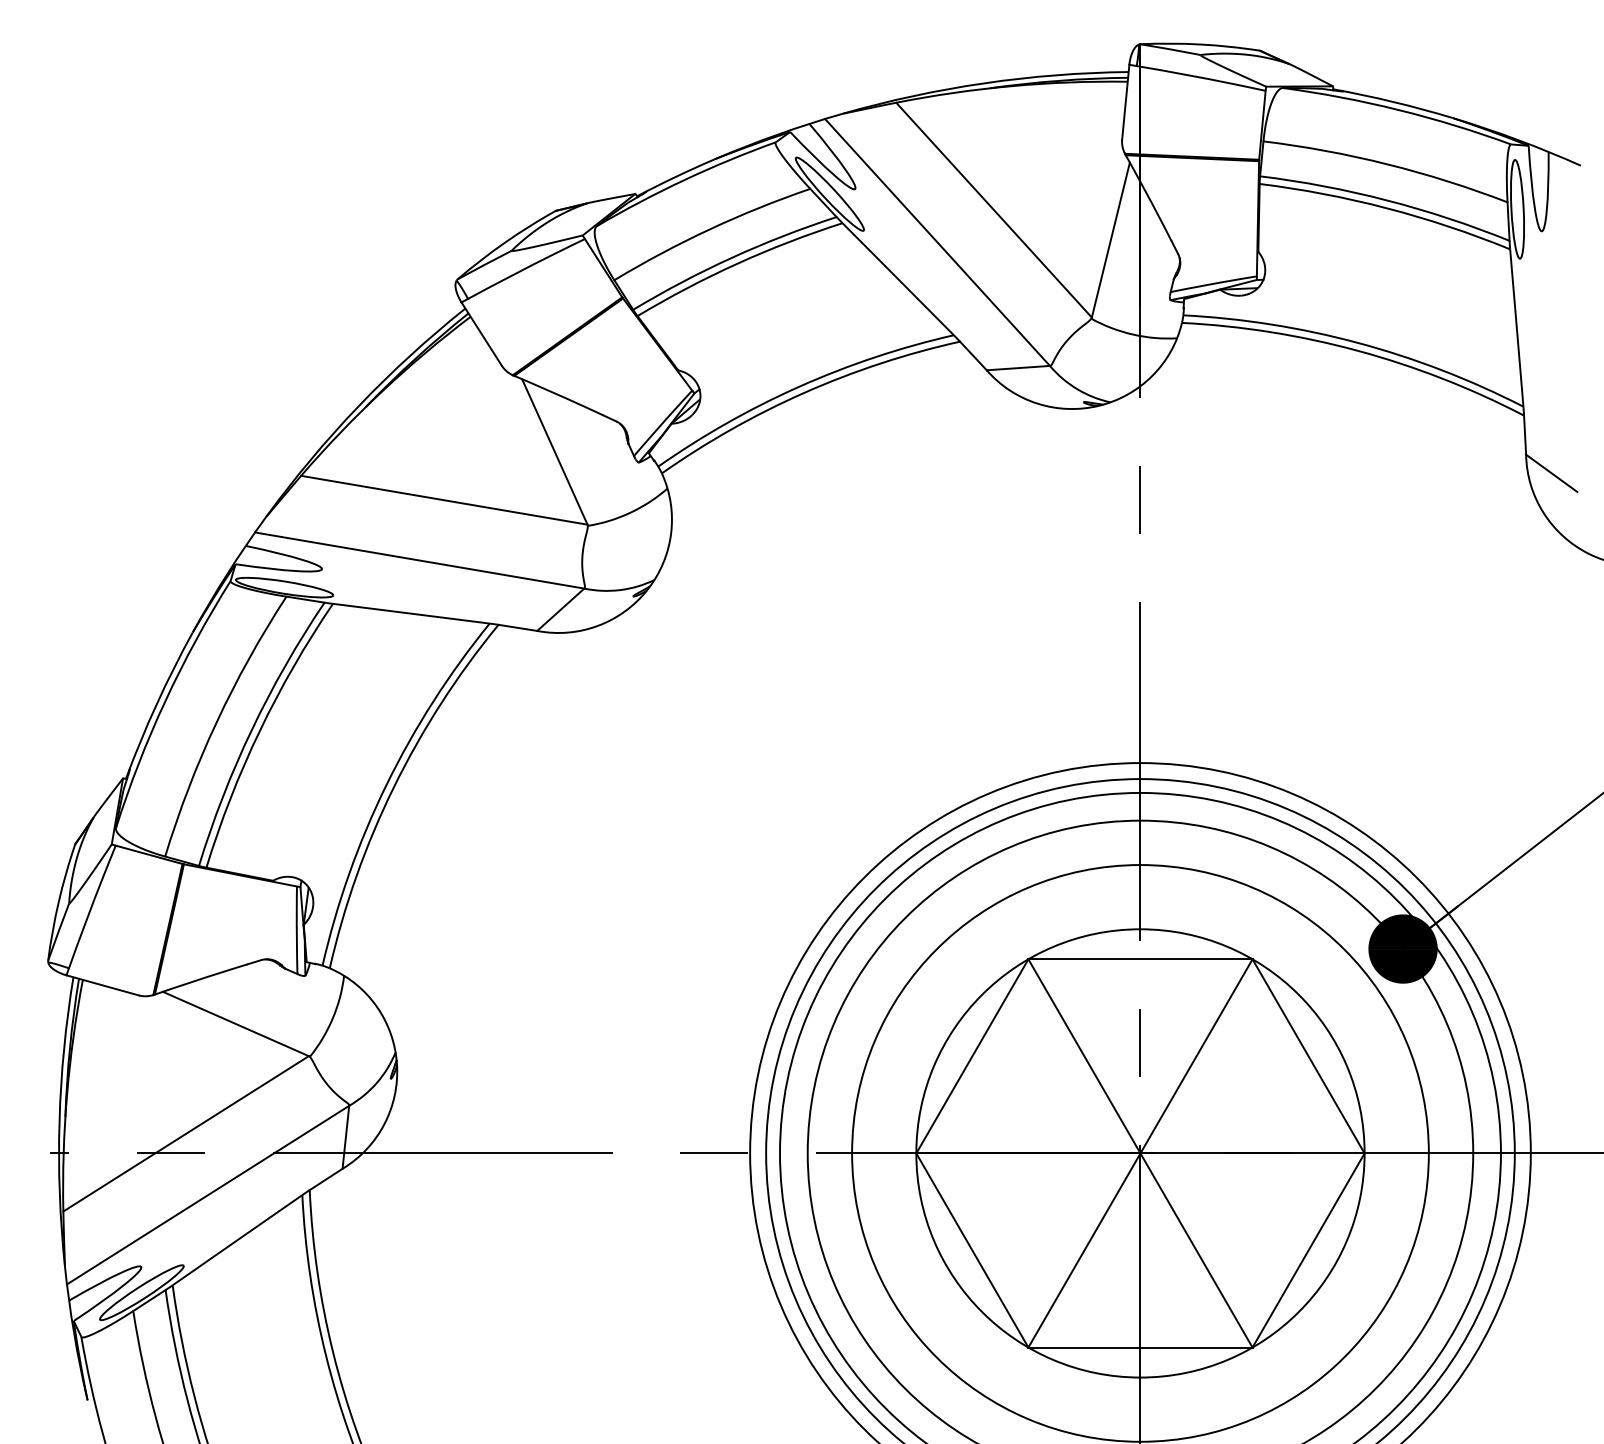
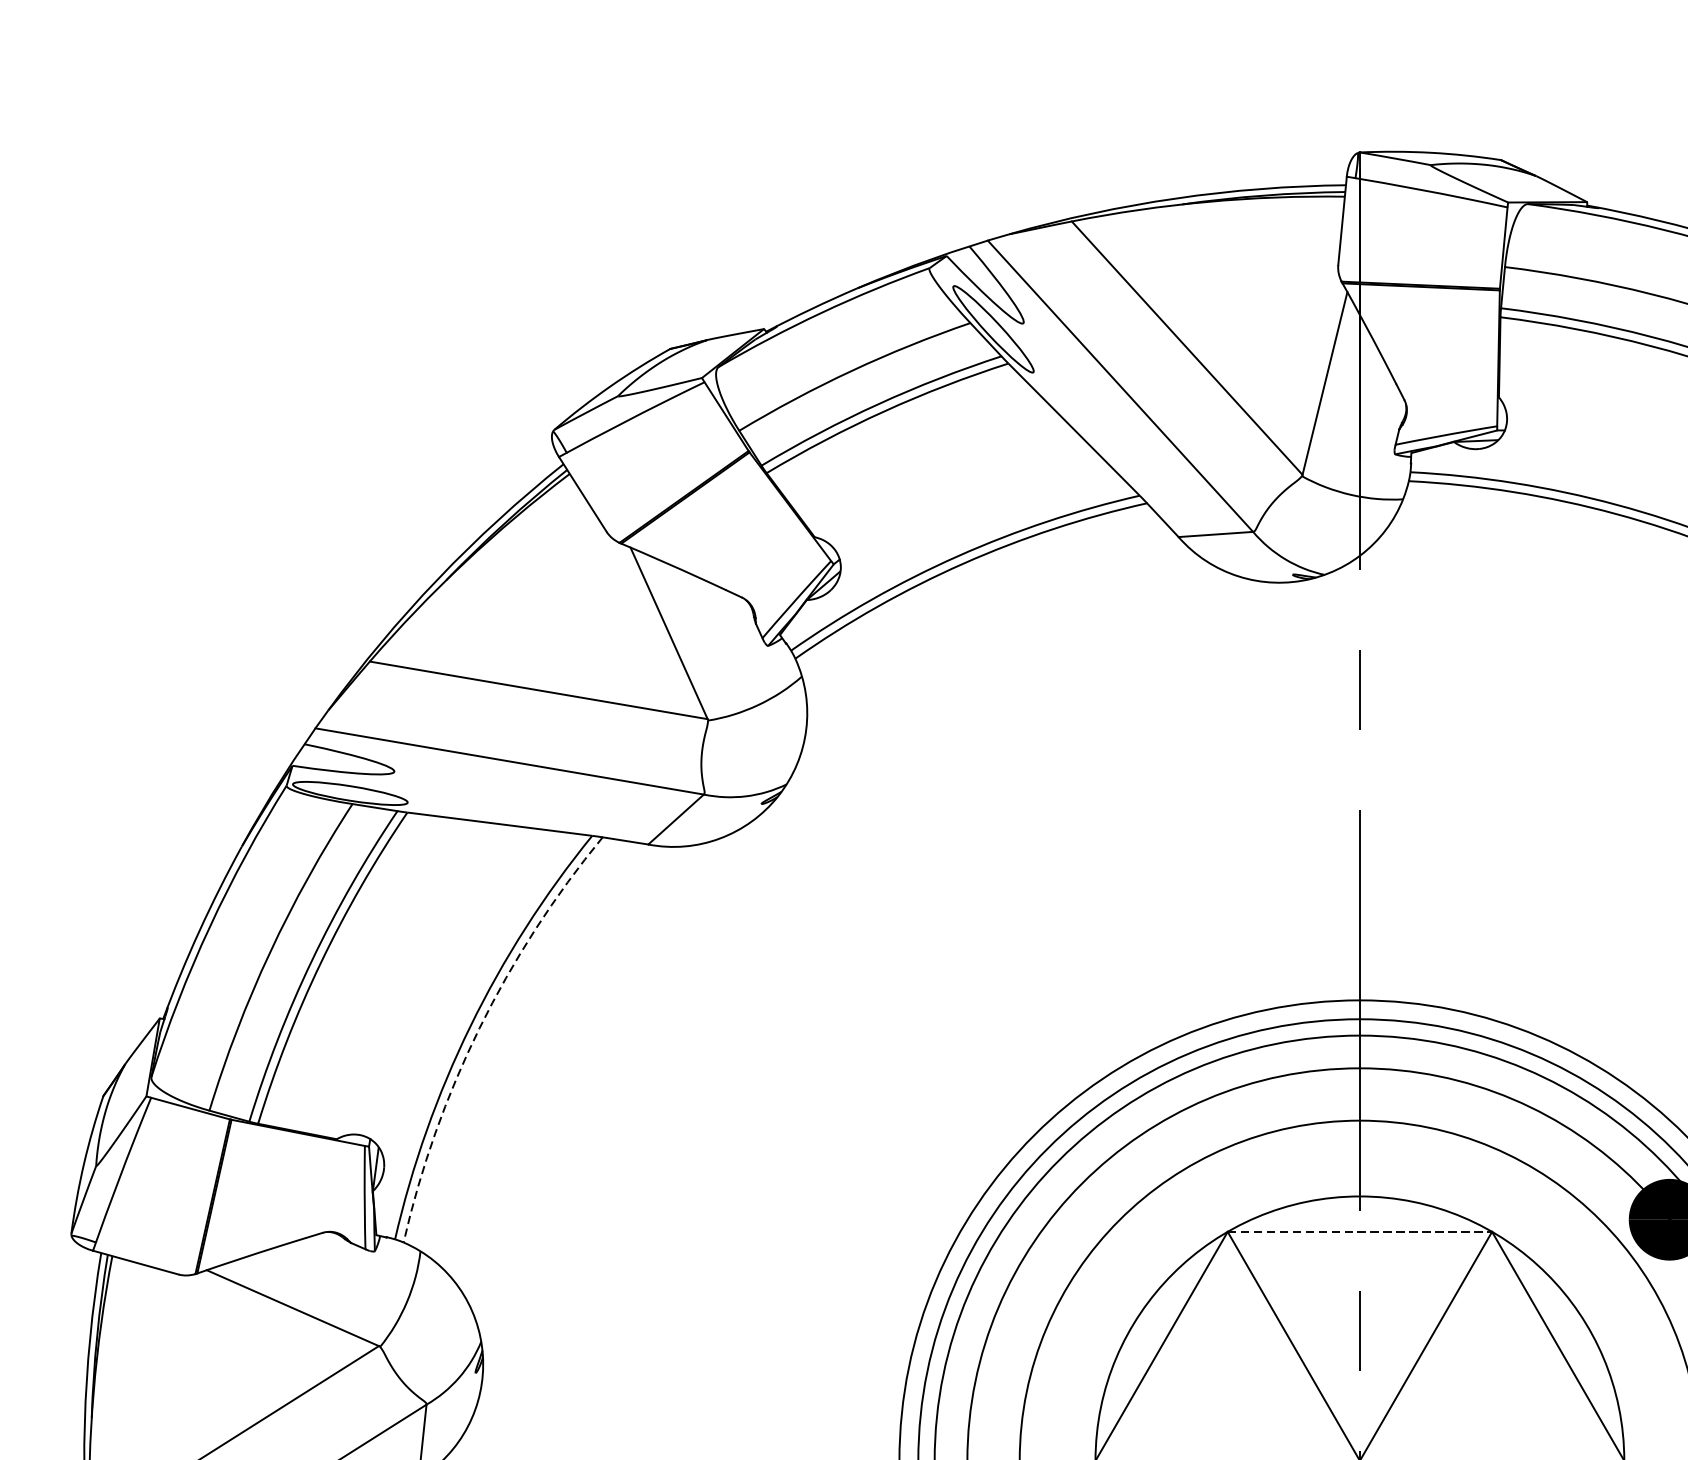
arc: (394, 786) -> (479, 1028), solid -> dashed
line: (1140, 959) -> (1359, 1232), solid -> dashed

